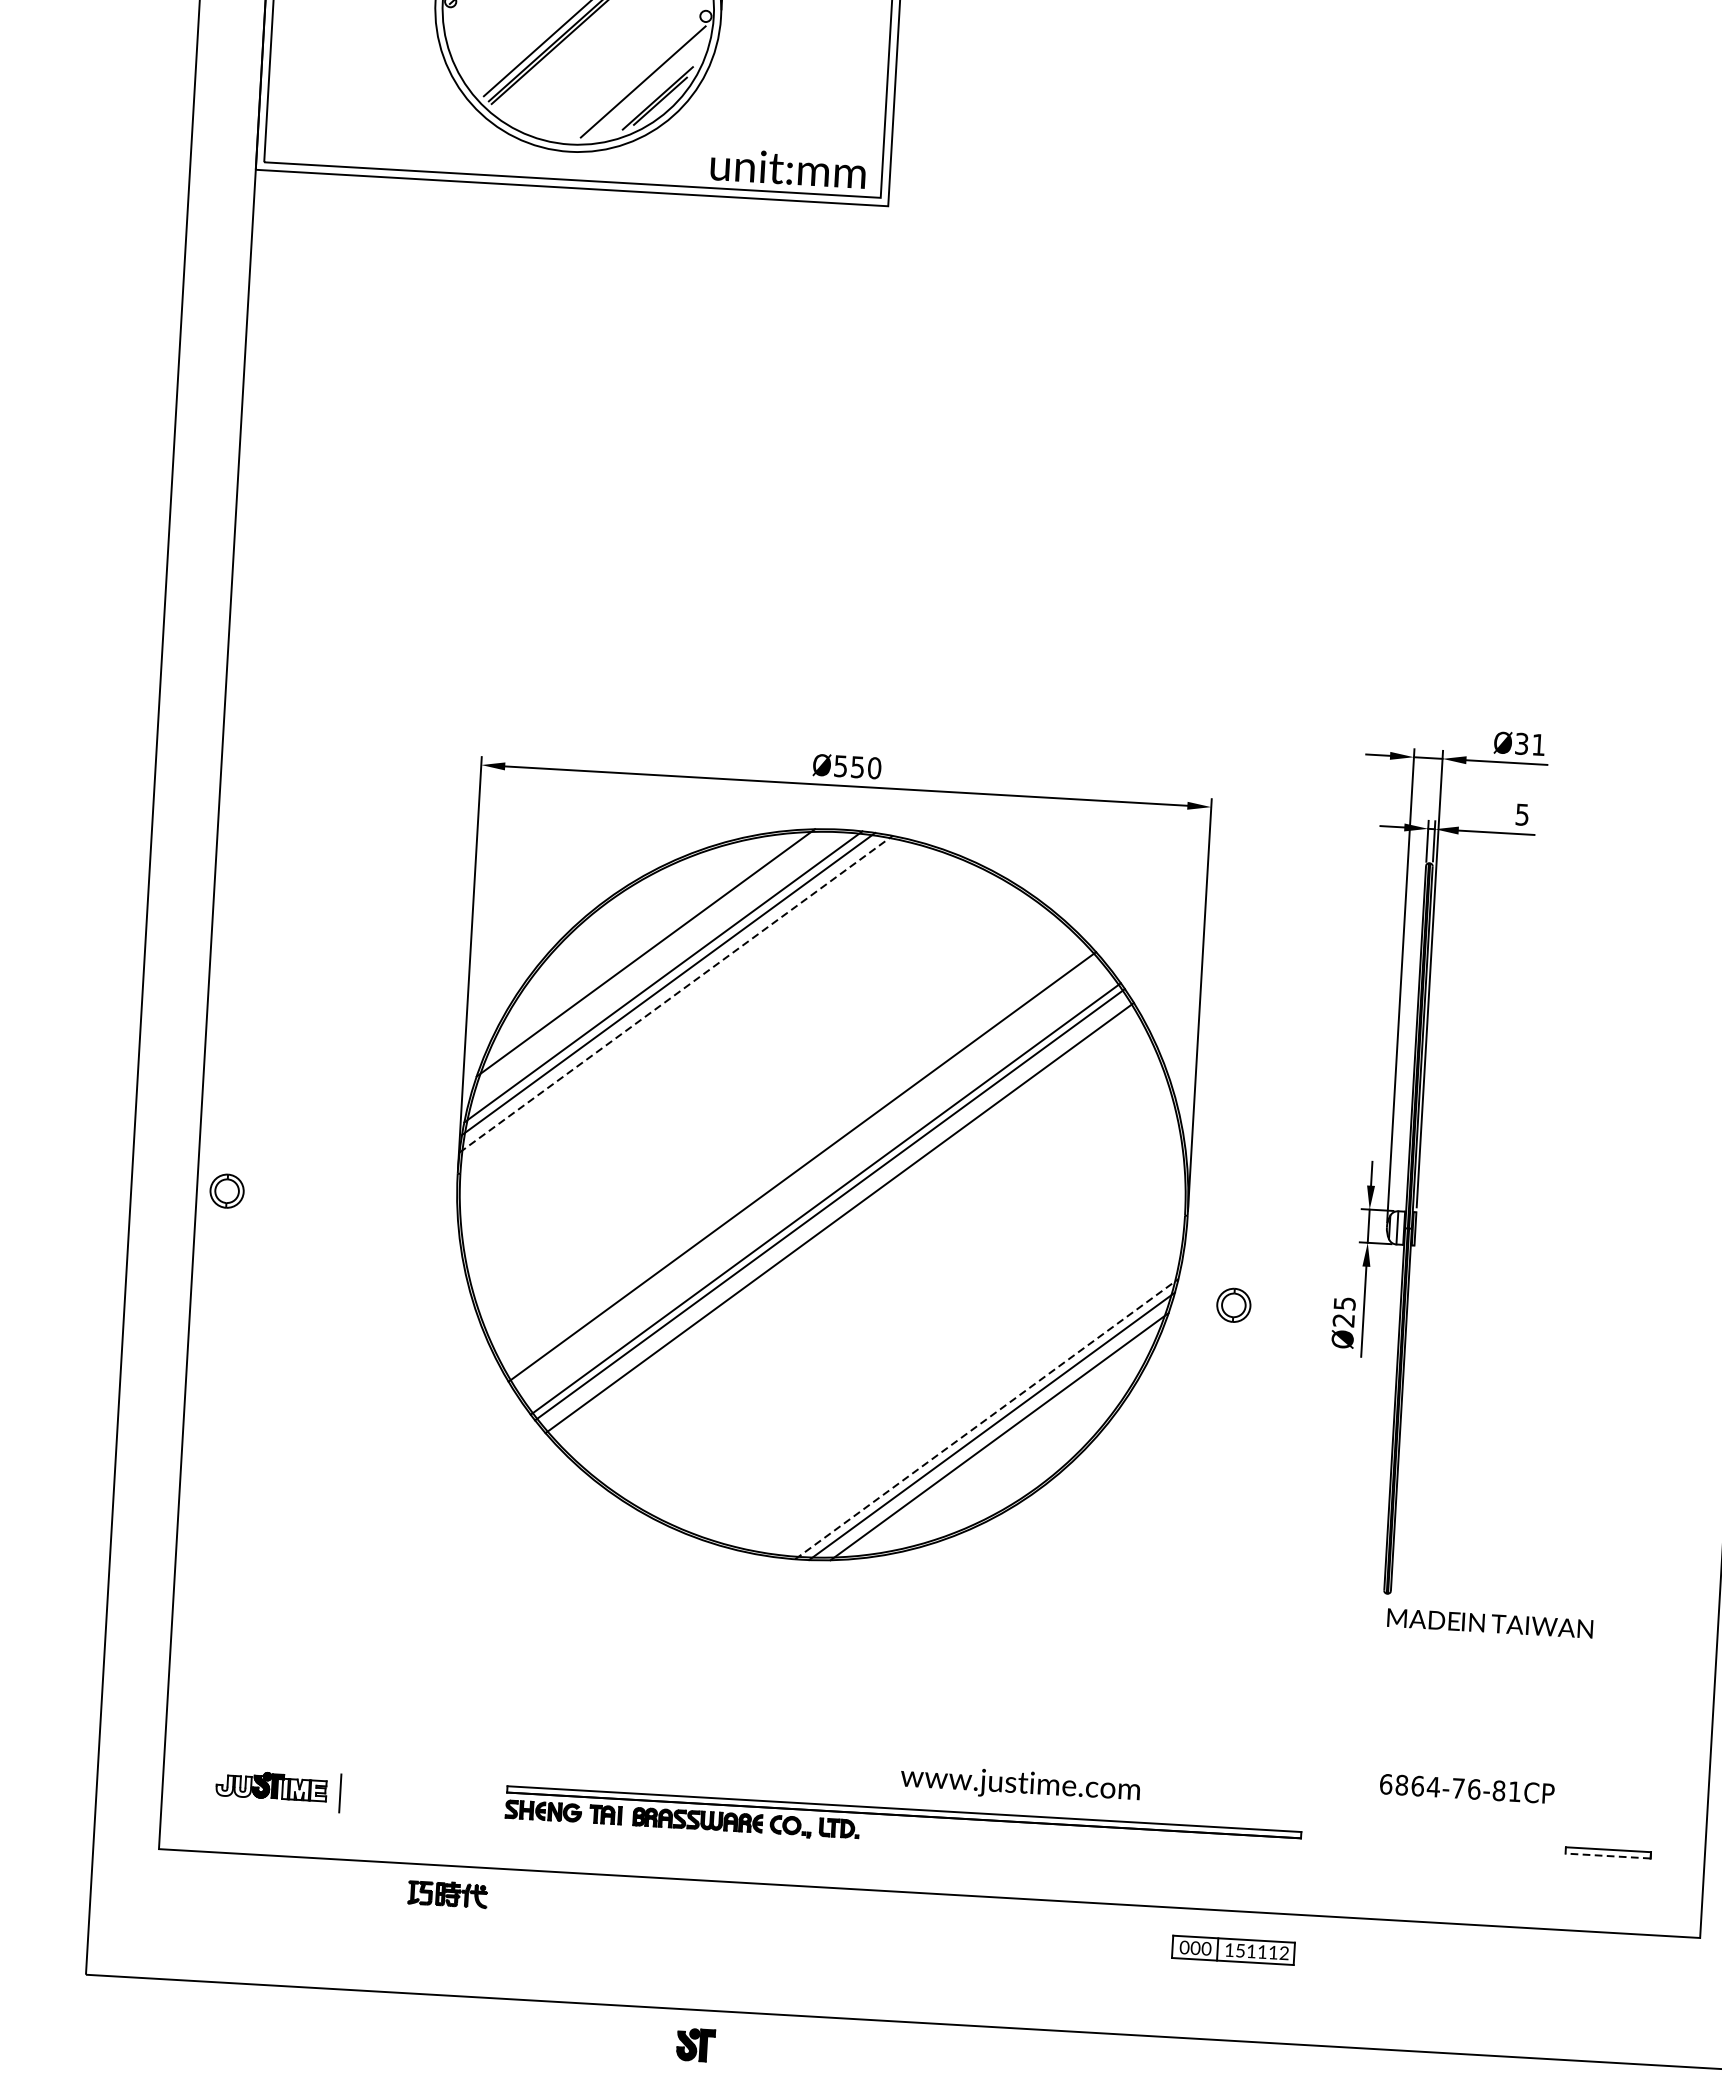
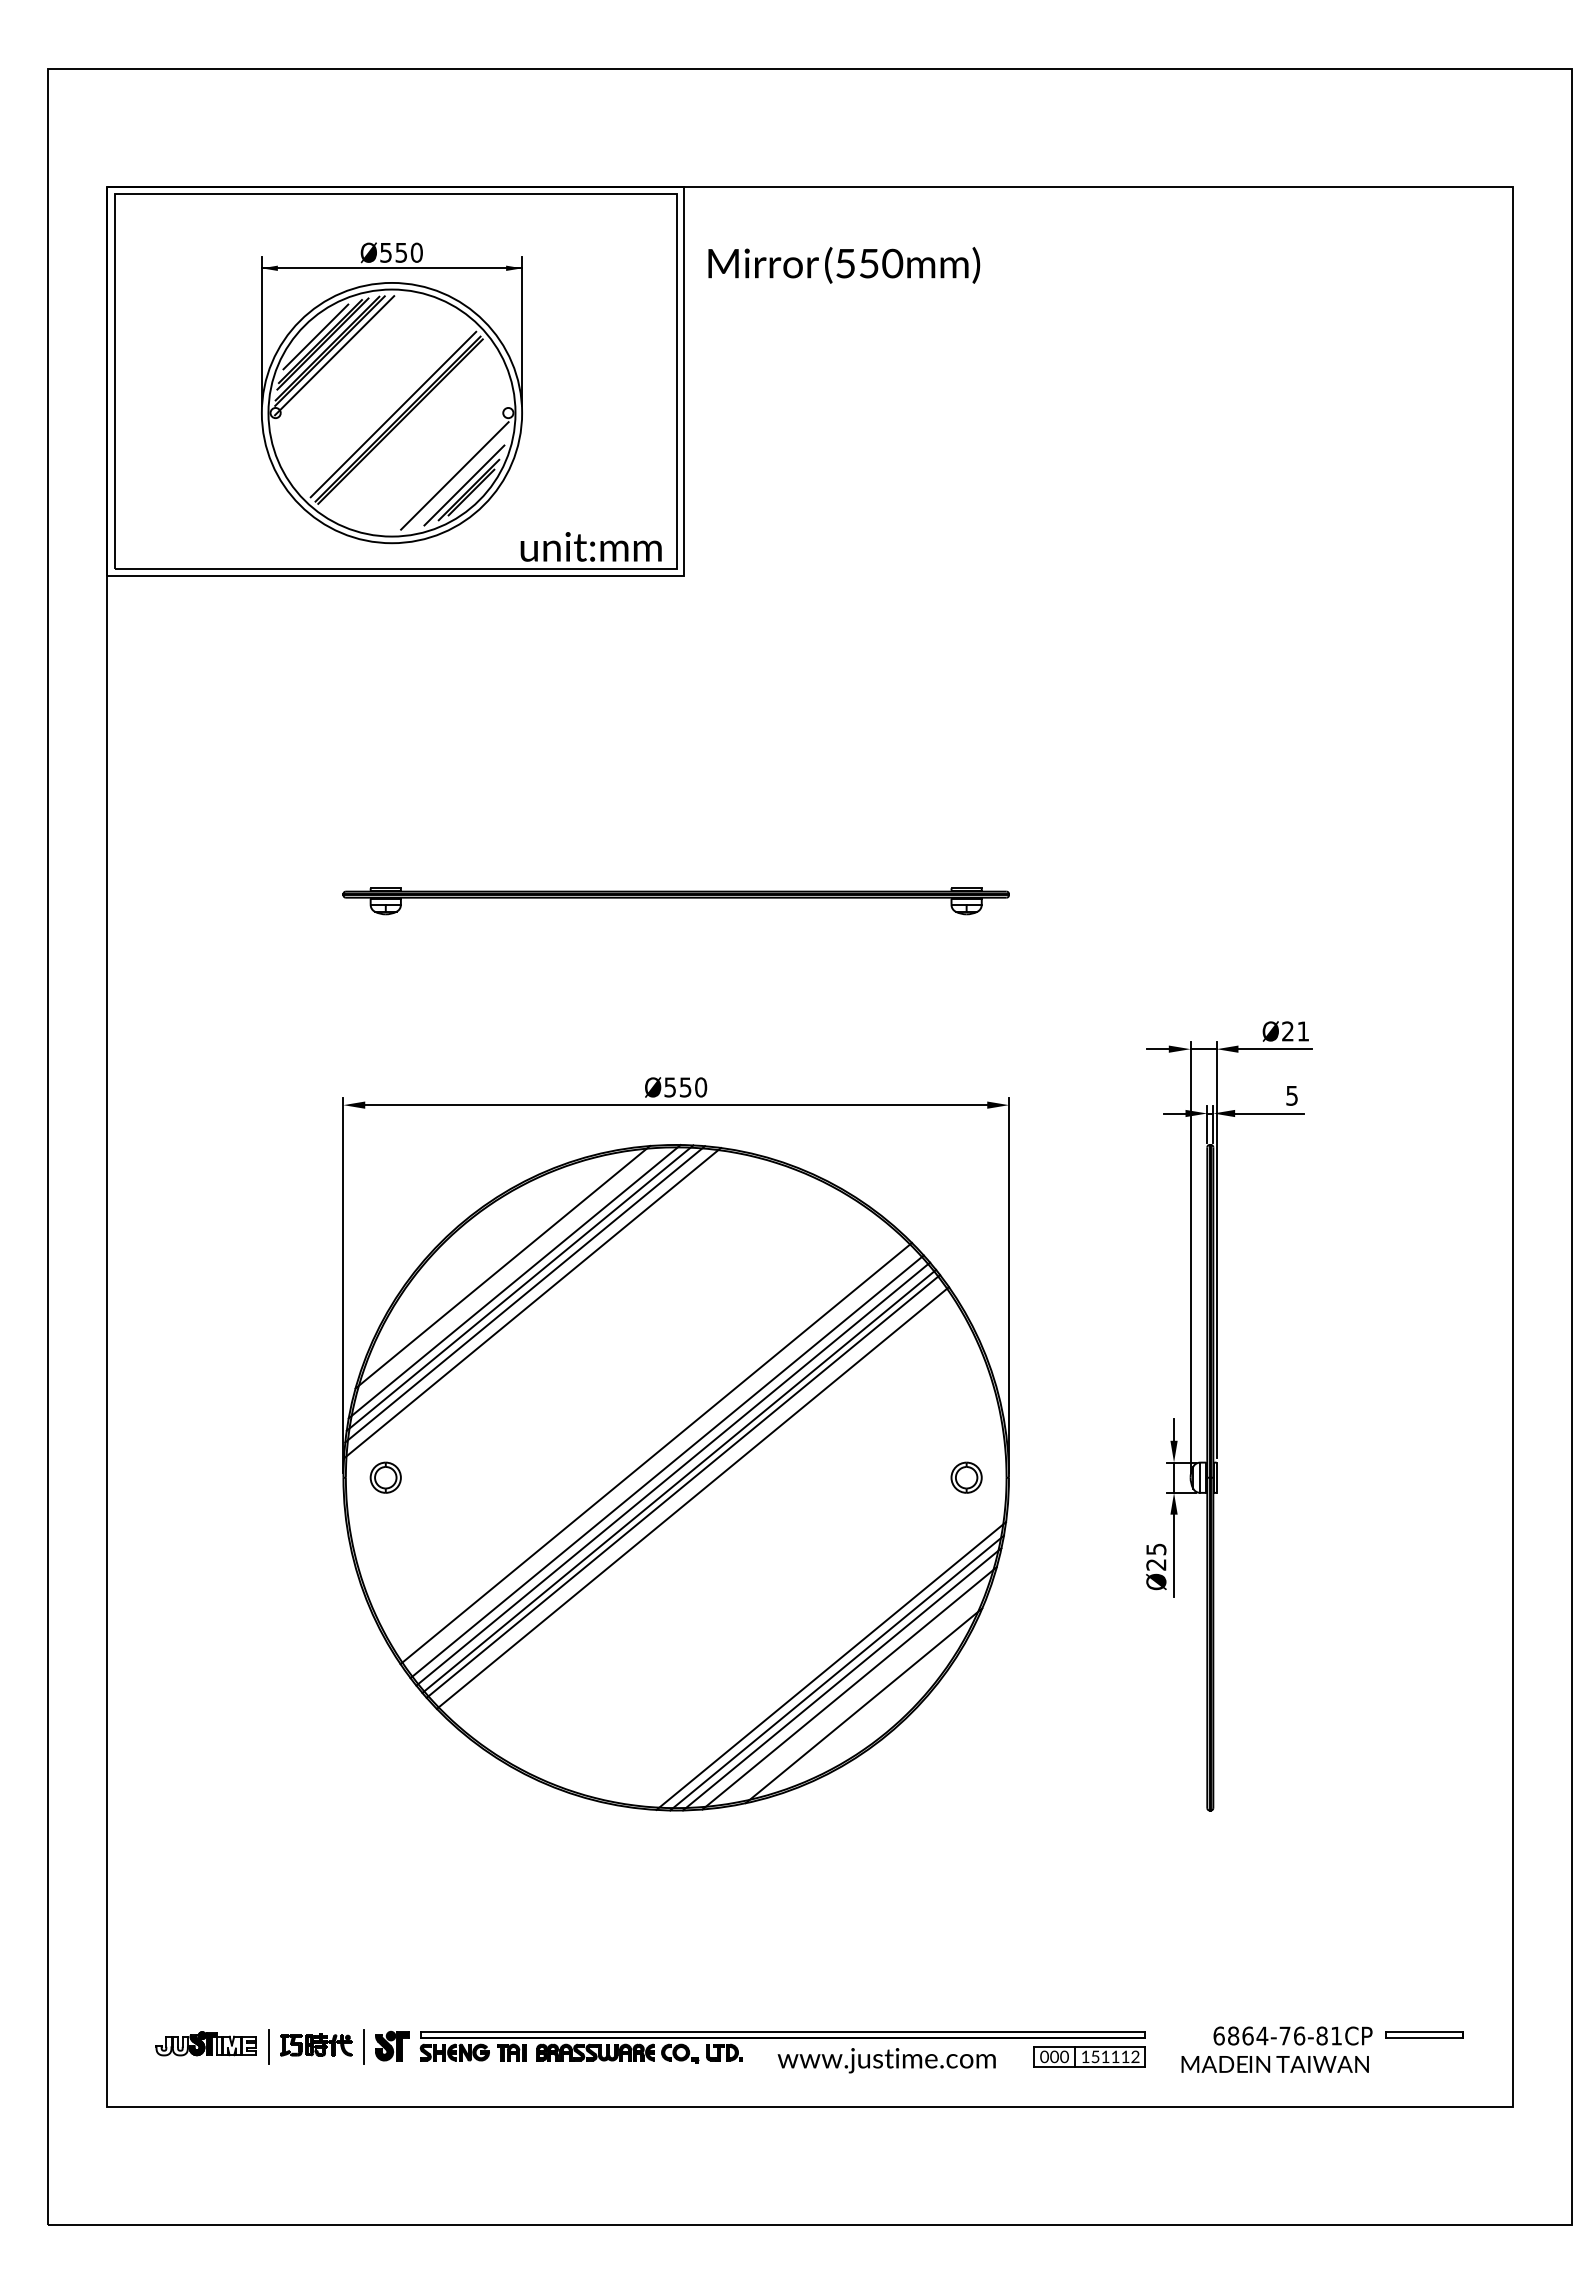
line: (653, 93) -> (464, 485), added
part: (858, 562) -> (675, 901), added
text: (1521, 743) -> (1287, 1031), Ø31 -> Ø21
line: (657, 969) -> (514, 1281), added
line: (676, 993) -> (532, 1302), dashed -> solid
line: (812, 1181) -> (666, 1466), added
line: (819, 1189) -> (673, 1473), added
part: (226, 1190) -> (385, 1477), moved
part: (1233, 1305) -> (966, 1477), moved
line: (981, 1410) -> (831, 1665), added
line: (987, 1418) -> (837, 1672), dashed -> solid
line: (1013, 1456) -> (863, 1705), added
text: (1489, 1623) -> (1274, 2064), moved
text: (1020, 1784) -> (886, 2060), moved
text: (1466, 1788) -> (1292, 2035), moved
line: (443, 1798) -> (363, 2046), added
line: (1608, 1855) -> (1424, 2037), dashed -> solid
part: (448, 1893) -> (316, 2044), moved
part: (1233, 1949) -> (1089, 2056), moved
part: (695, 2044) -> (392, 2045), moved

